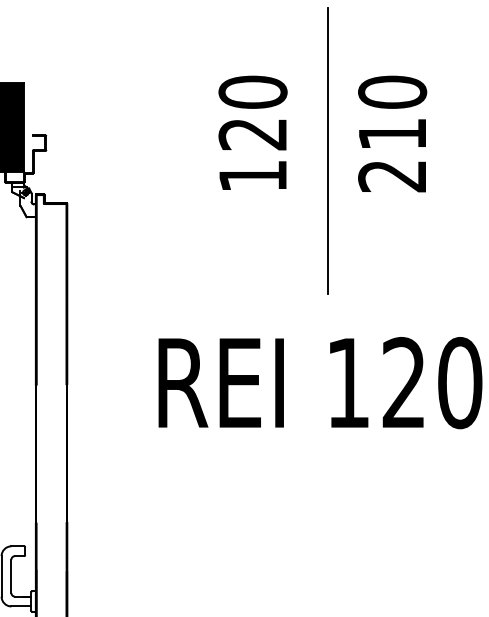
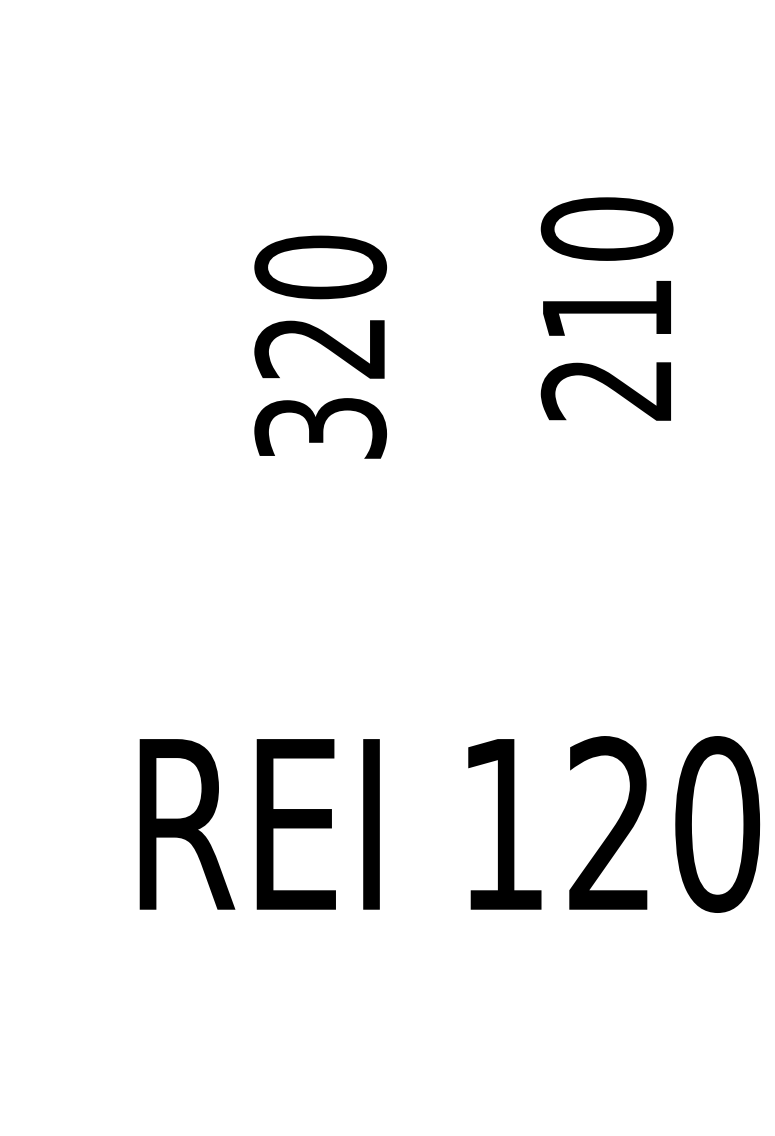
text: (392, 133) -> (606, 308), moved
line: (327, 150) -> (463, 378), removed
text: (252, 176) -> (319, 428), 120 -> 320

